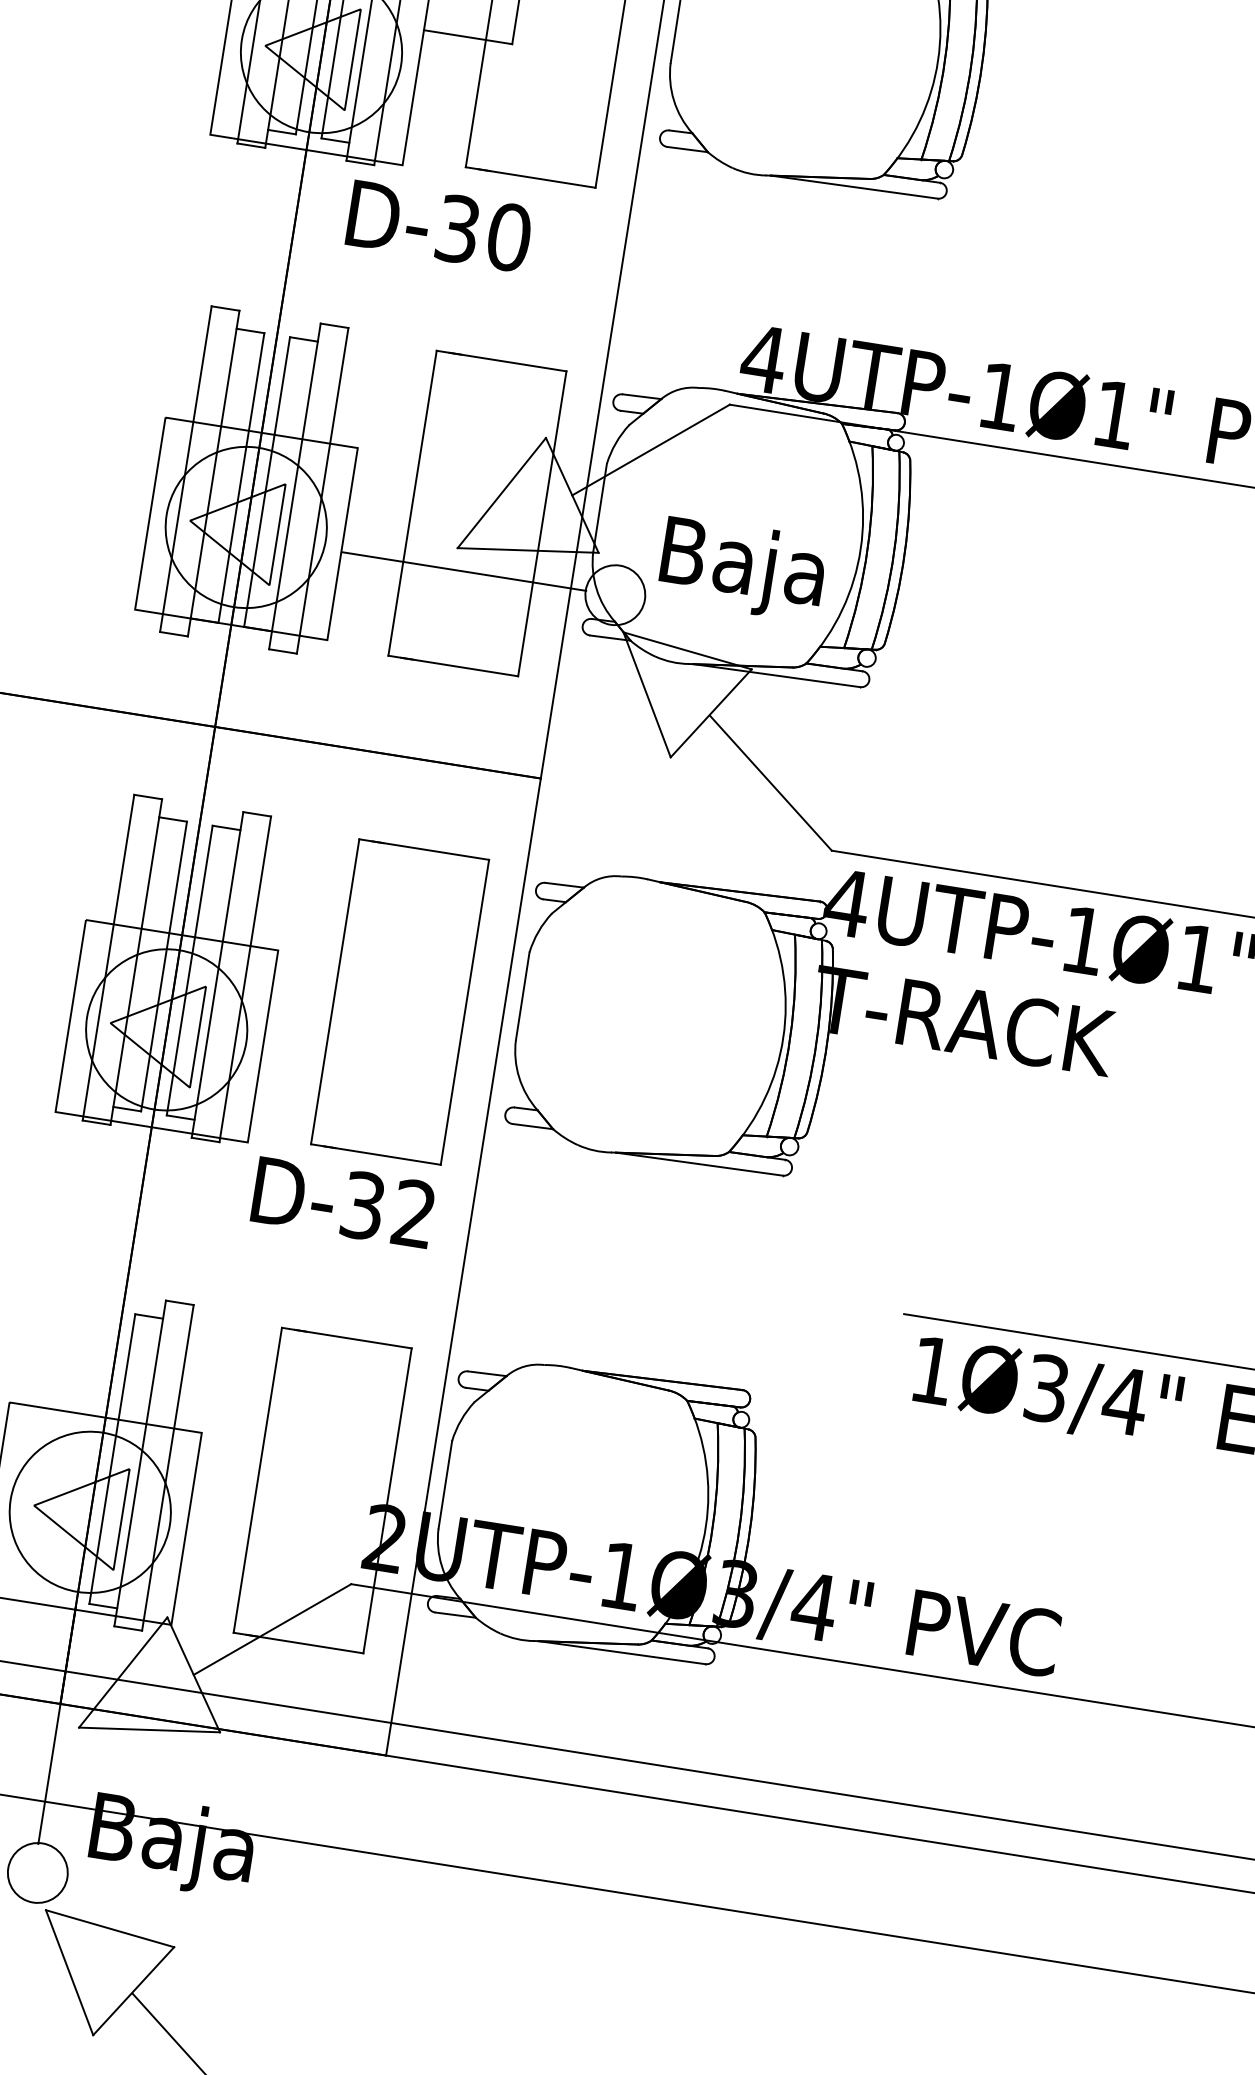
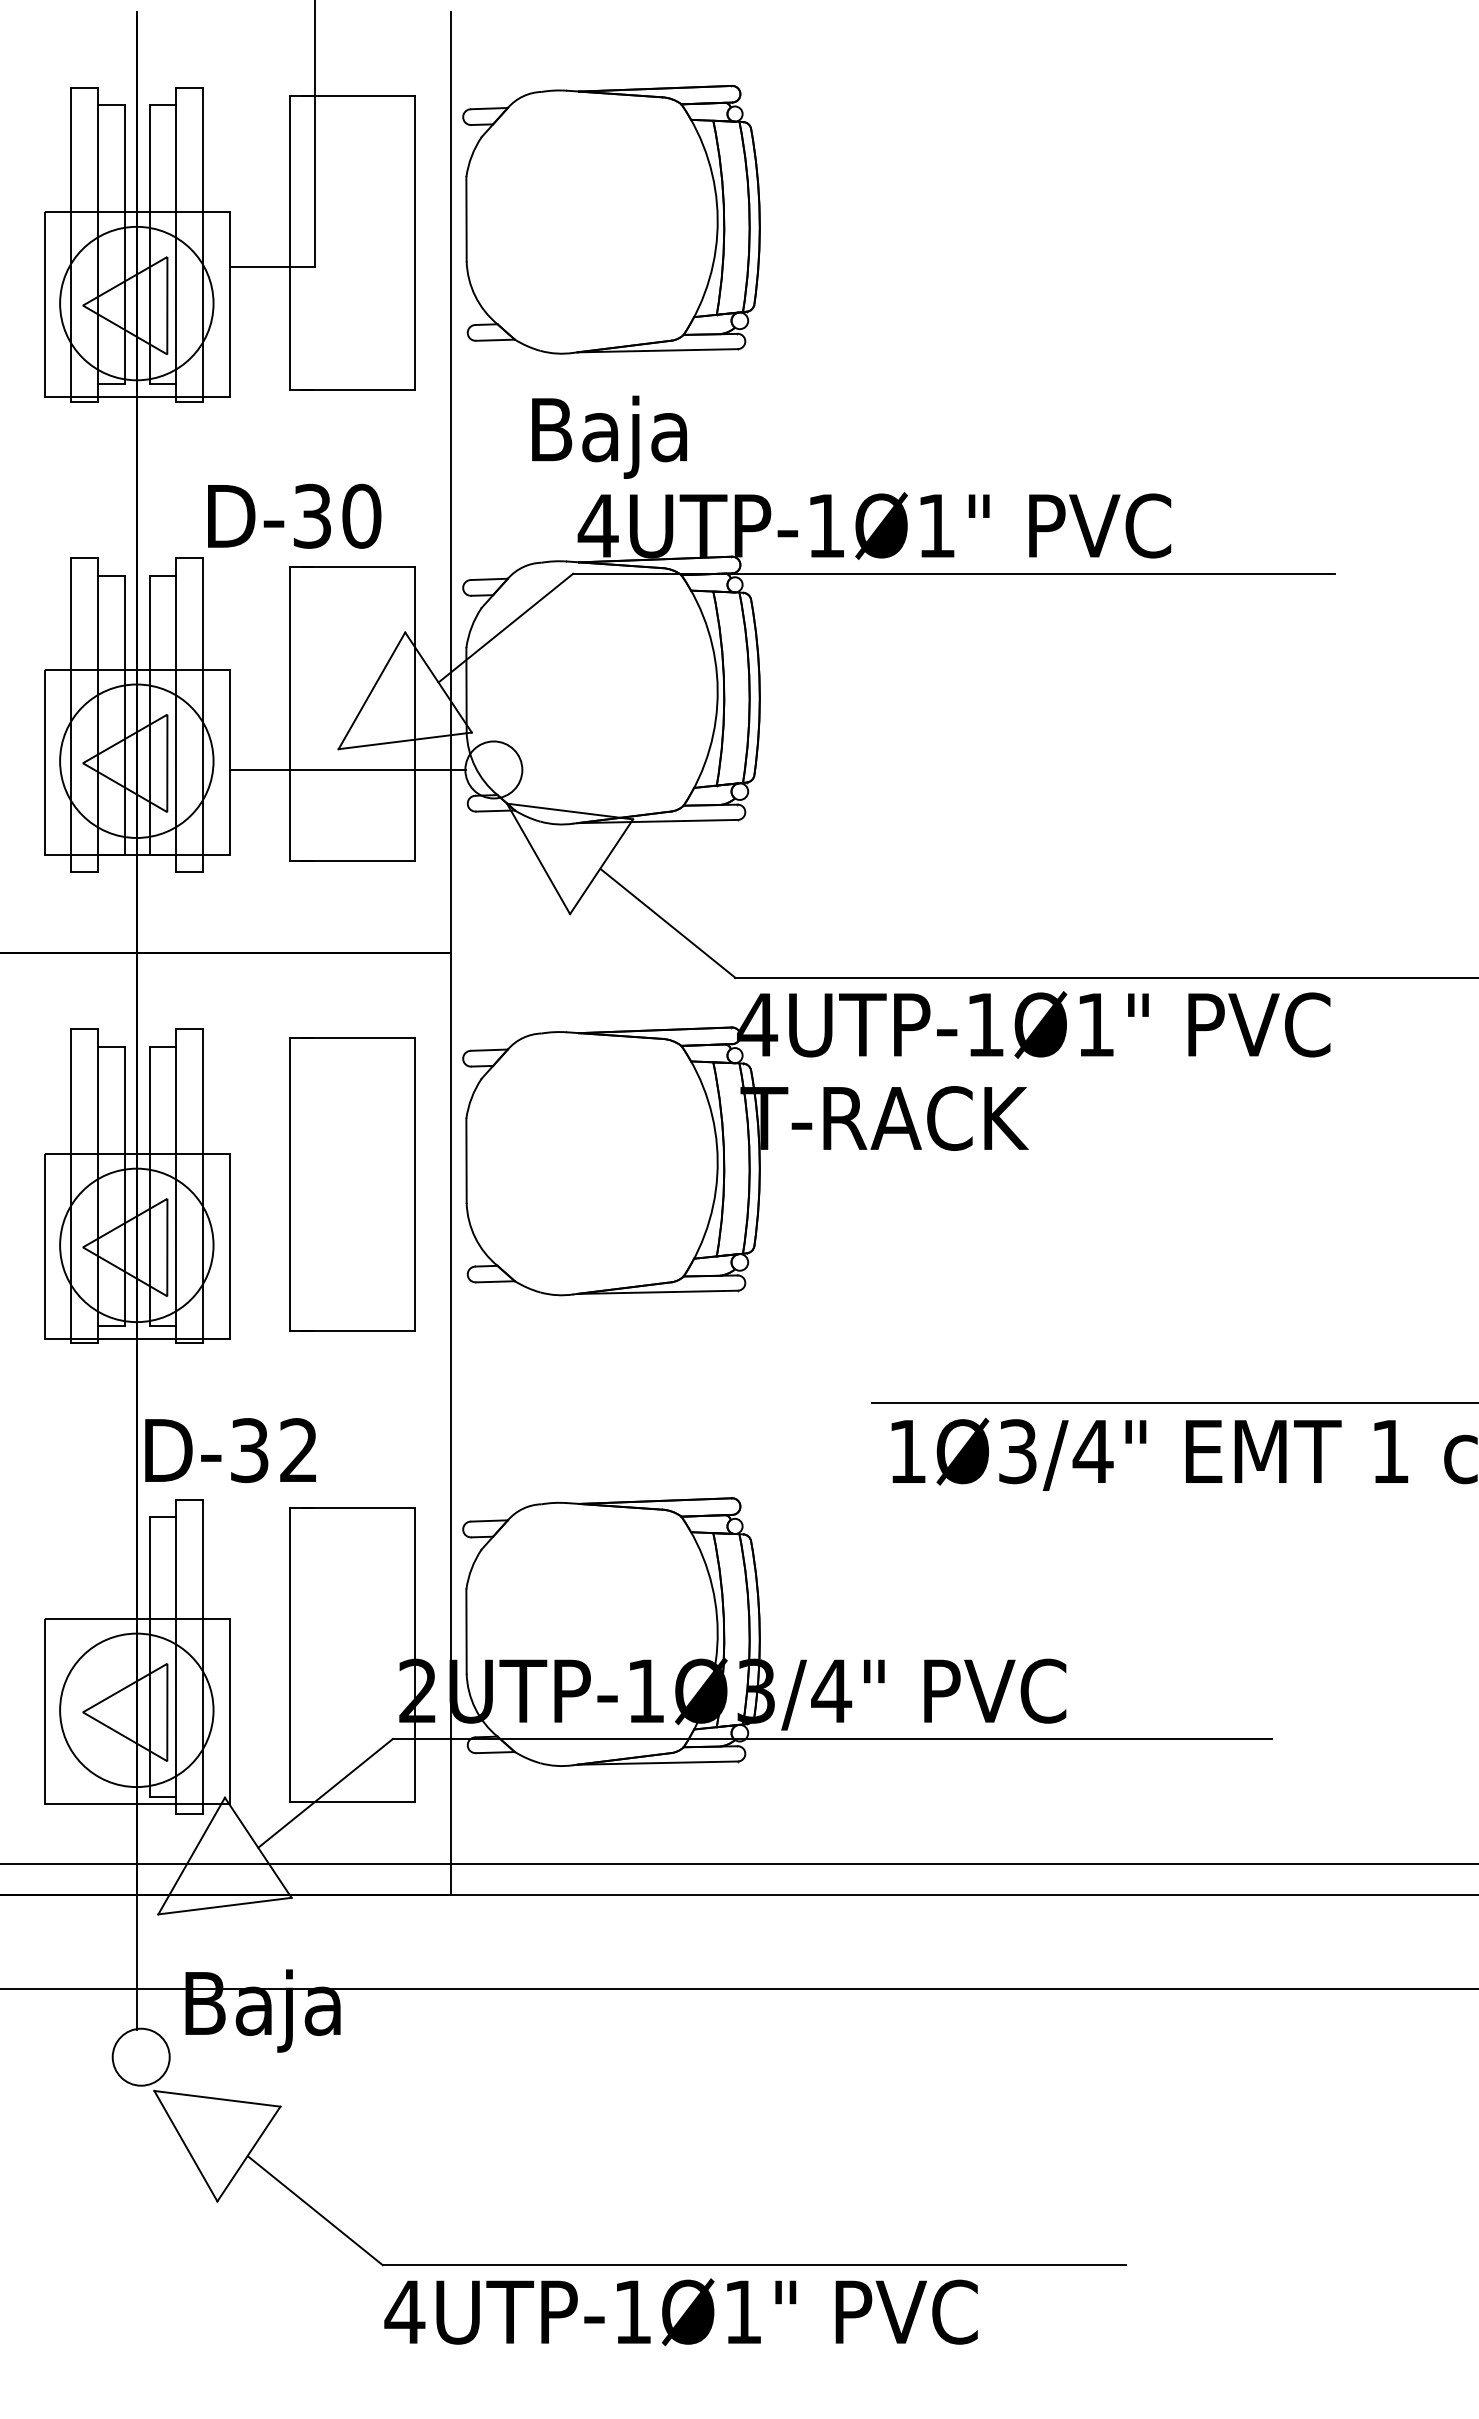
text: (439, 225) -> (294, 515), moved
text: (742, 568) -> (609, 436), moved
text: (343, 1202) -> (230, 1450), moved

